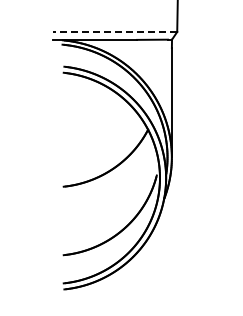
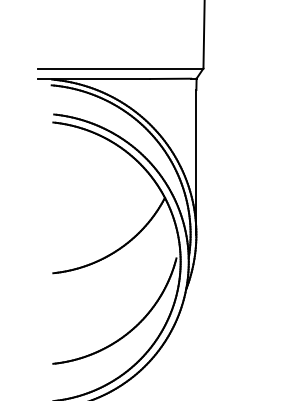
line: (114, 31) -> (120, 67), dashed -> solid

